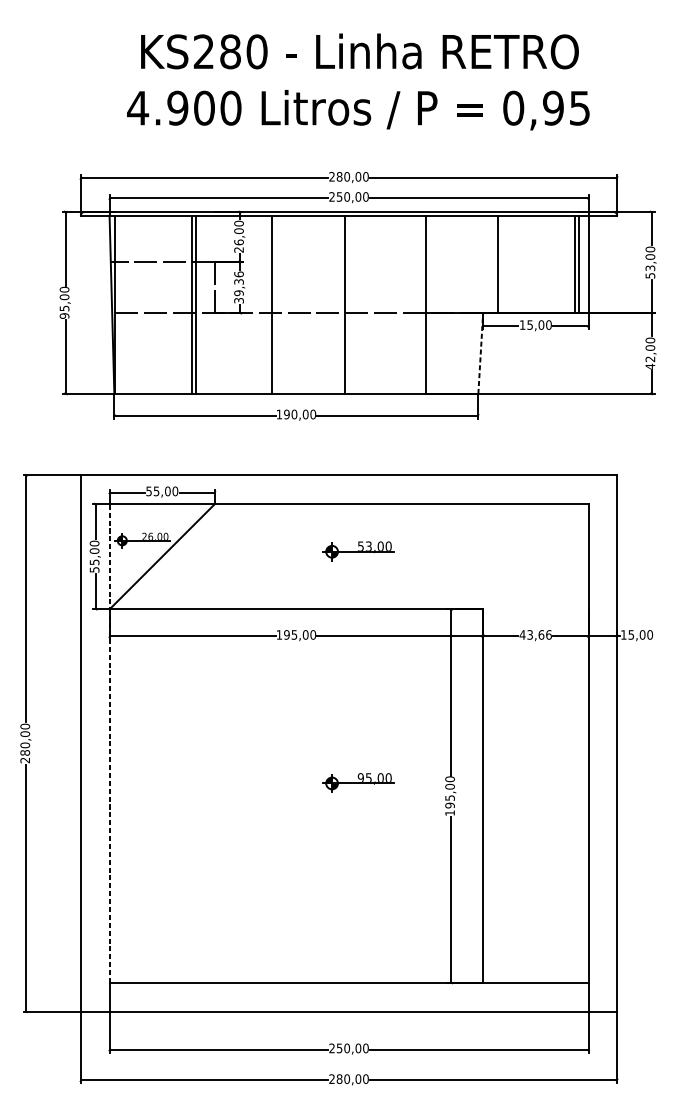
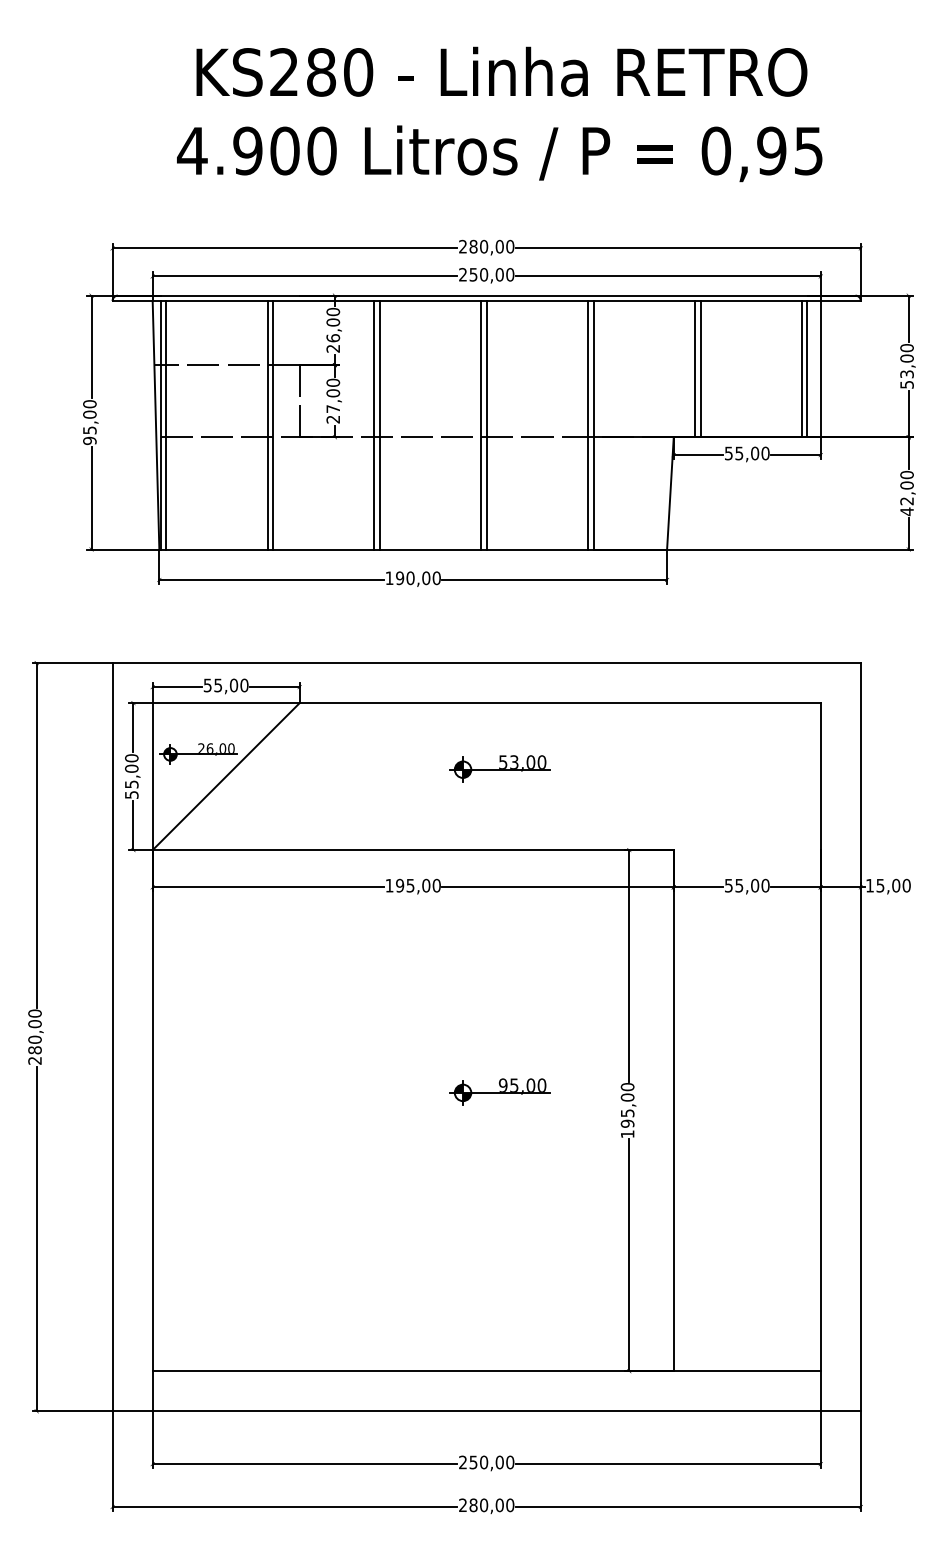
line: (502, 264) -> (700, 368), added
text: (239, 287) -> (333, 400), 39,36 -> 27,00
line: (119, 304) -> (166, 424), added
line: (268, 304) -> (374, 424), added
line: (348, 304) -> (486, 424), added
line: (422, 304) -> (588, 424), added
text: (522, 325) -> (728, 453), 15,00 -> 55,00
line: (480, 353) -> (670, 492), dashed -> solid
text: (535, 634) -> (746, 885), 43,66 -> 55,00
line: (109, 743) -> (152, 1036), dashed -> solid

